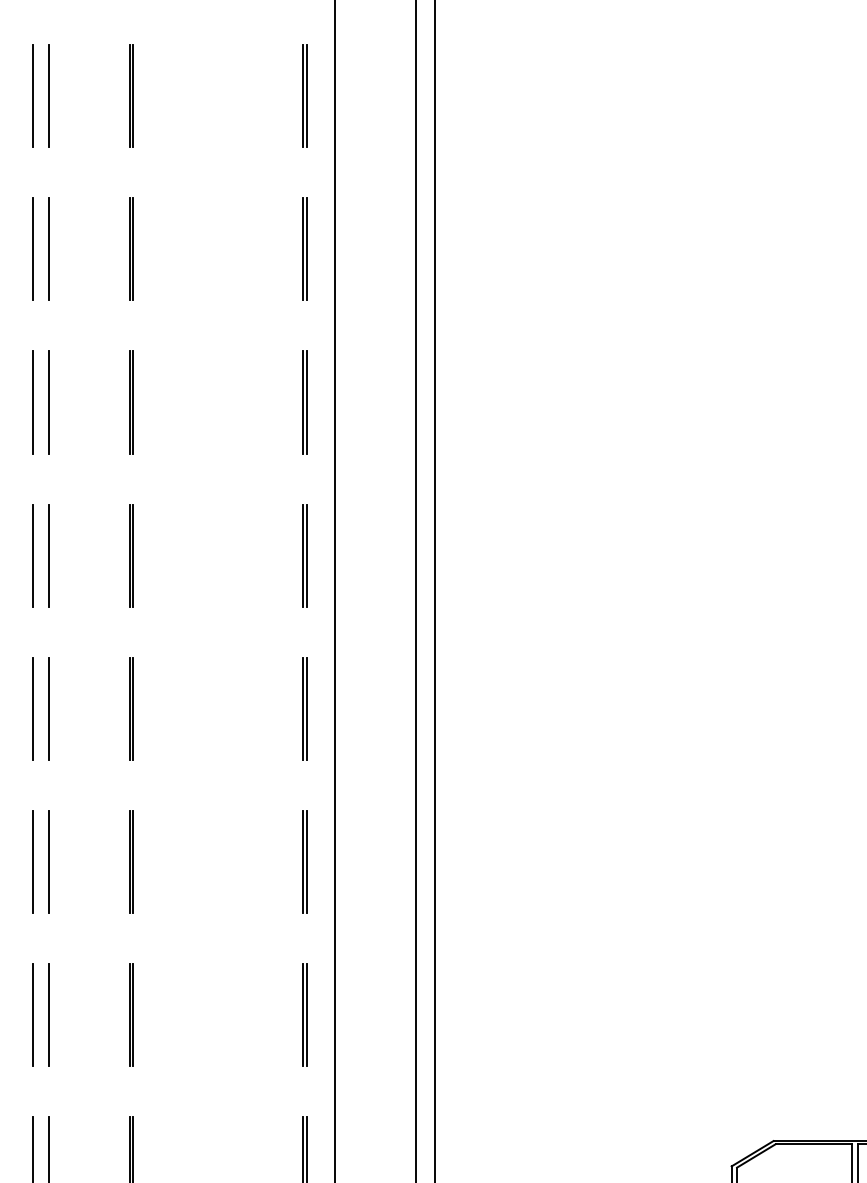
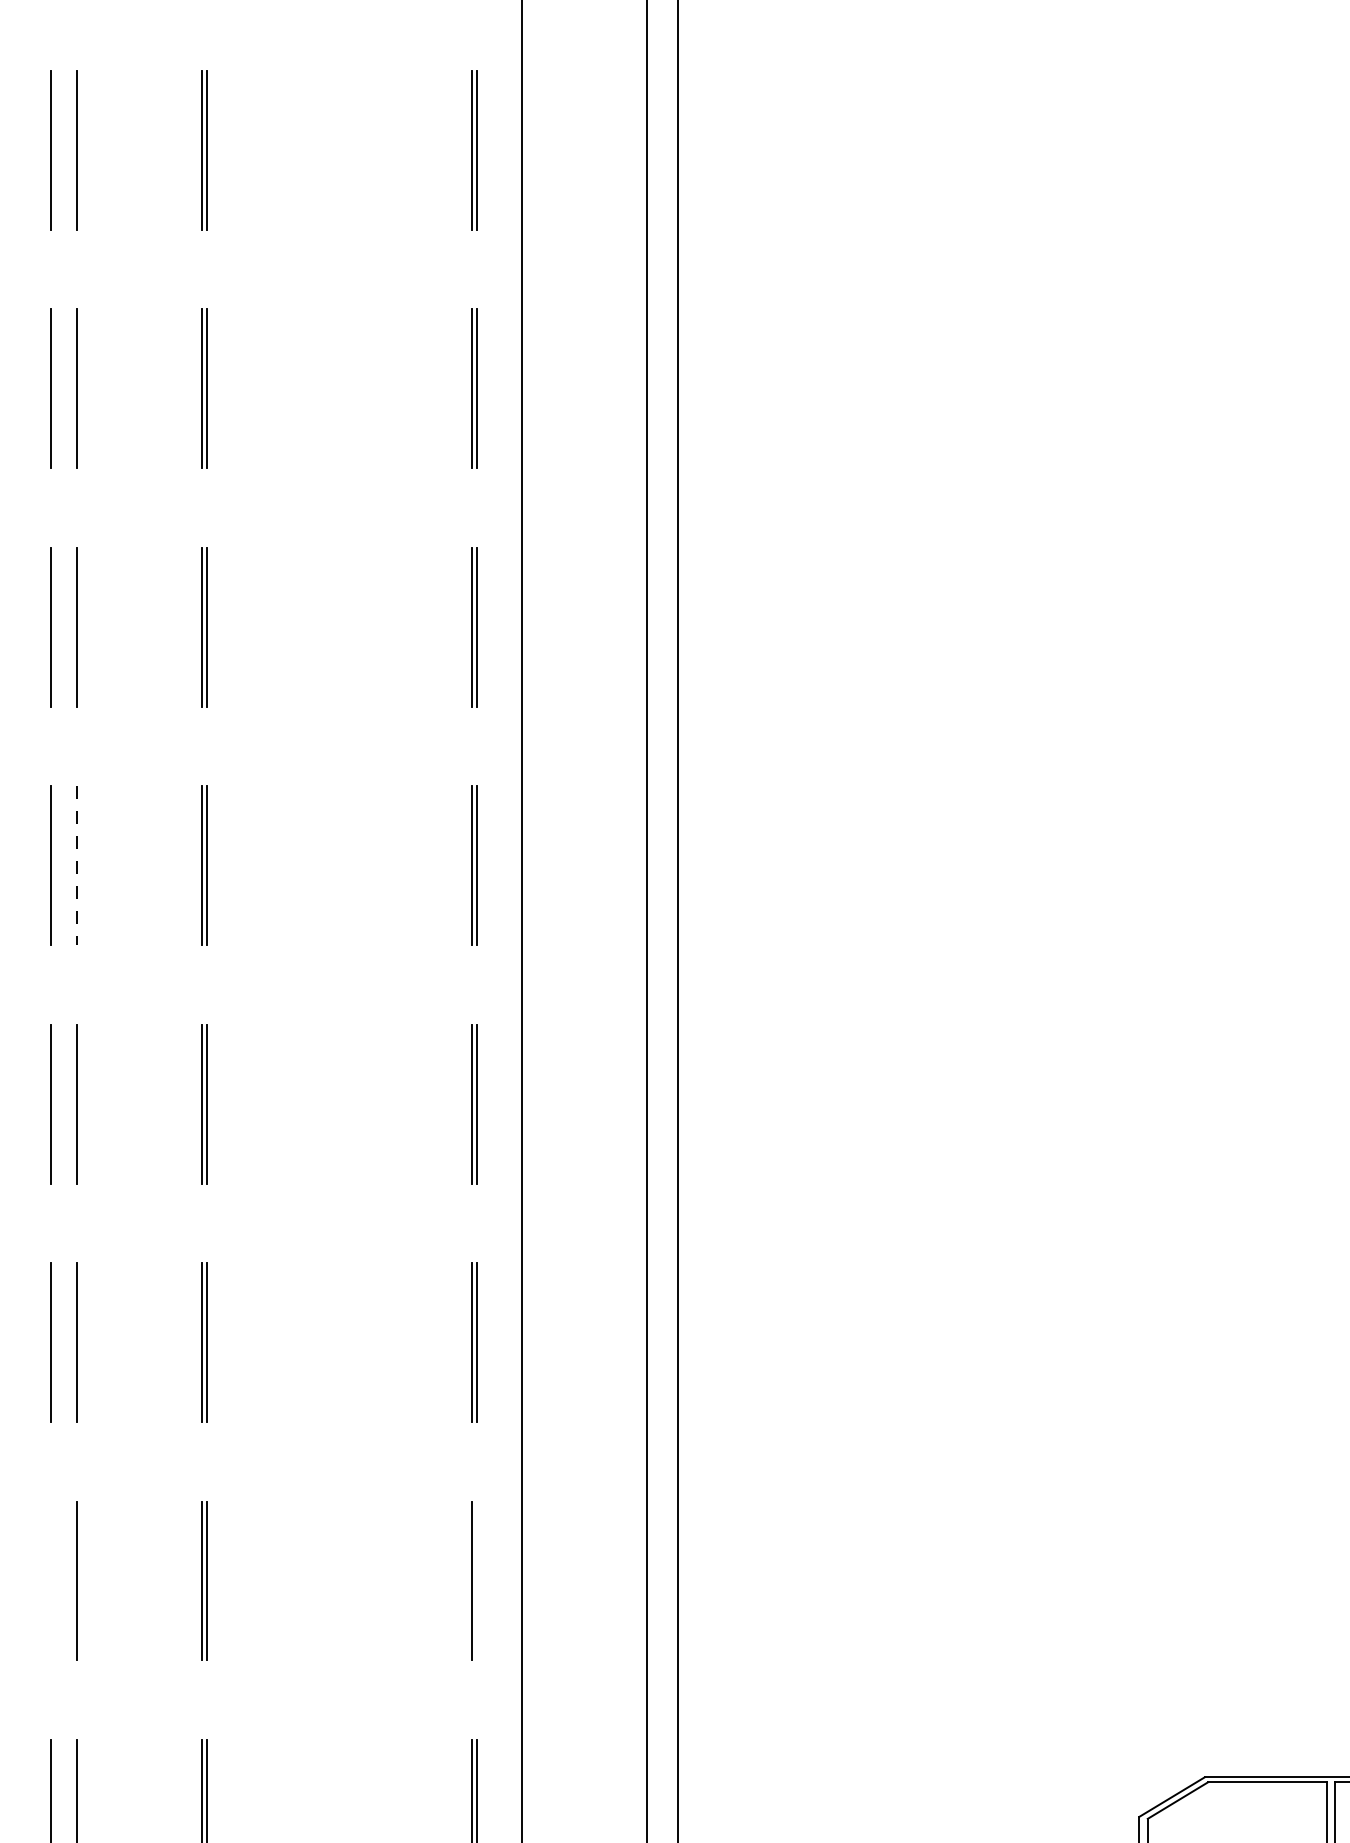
line: (49, 556) -> (76, 866), solid -> dashed
line: (32, 1014) -> (50, 1580), removed
line: (306, 1014) -> (477, 1580), removed

